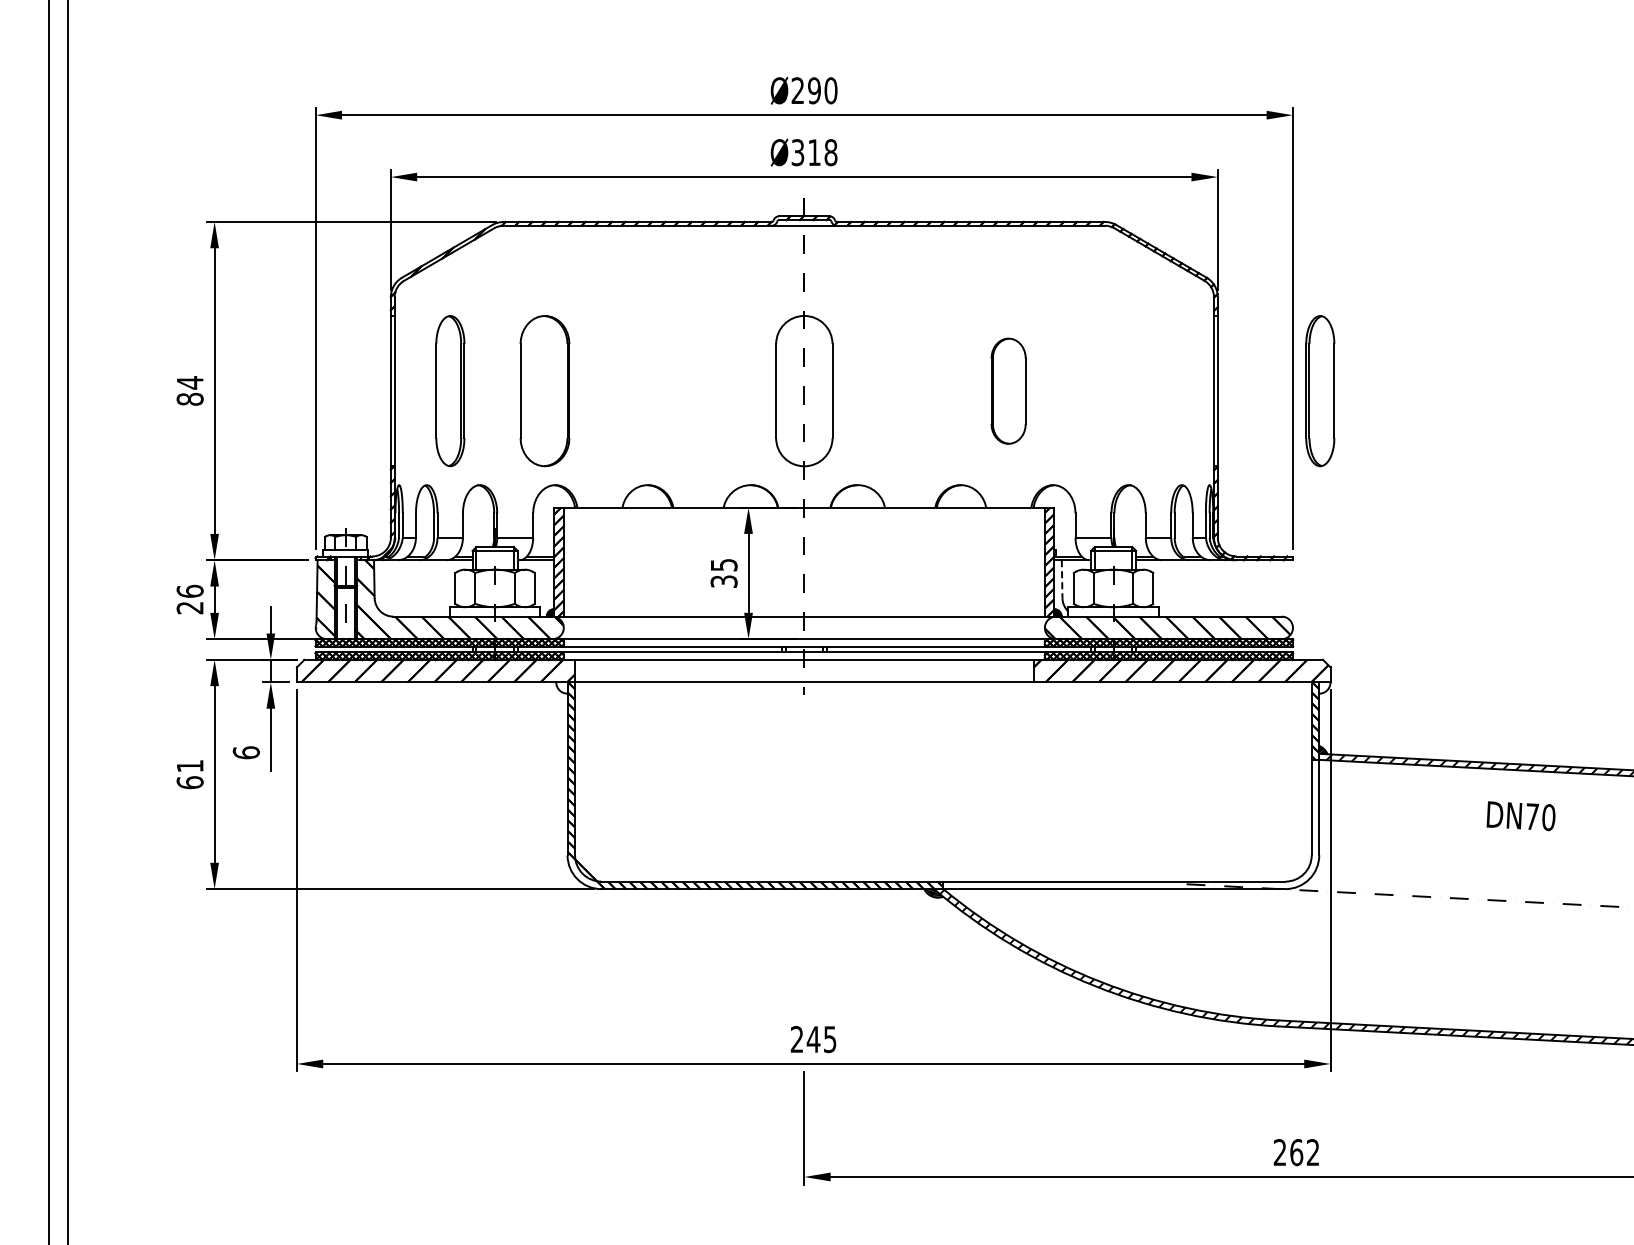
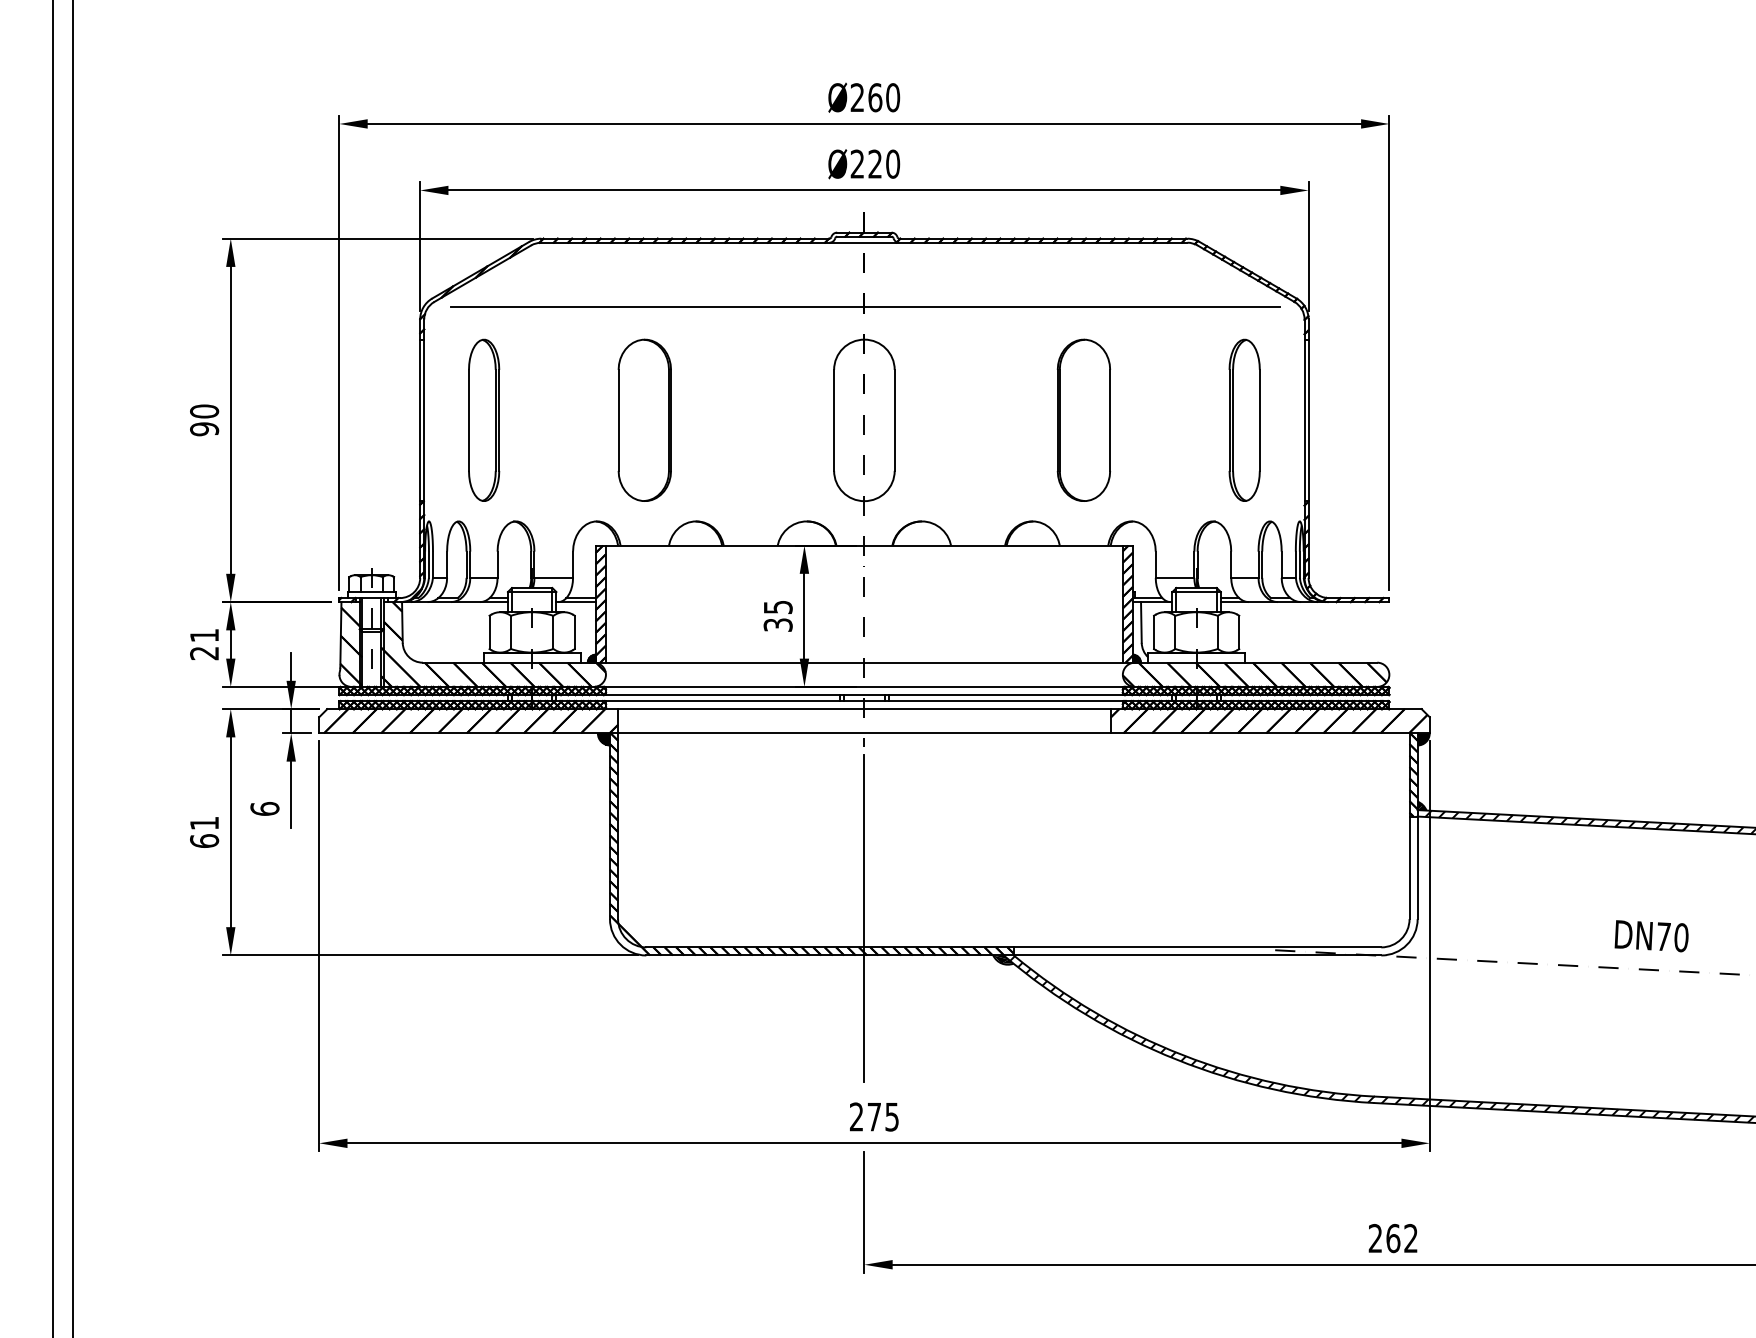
text: (814, 90) -> (875, 97), Ø290 -> Ø260
text: (814, 152) -> (875, 164), Ø318 -> Ø220
line: (804, 285) -> (864, 306), added
text: (189, 390) -> (203, 419), 84 -> 90
part: (544, 391) -> (644, 420), moved
part: (1008, 391) -> (1083, 420), size x1.43
part: (1320, 391) -> (1244, 420), moved
line: (1062, 579) -> (1141, 622), dashed -> solid
text: (189, 590) -> (203, 634), 26 -> 21
hatch: (561, 687) -> (603, 738), added
fill: (1324, 687) -> (1423, 738), added
text: (1520, 816) -> (1651, 936), moved
line: (804, 854) -> (864, 918), added
text: (813, 1039) -> (874, 1117), 245 -> 275

